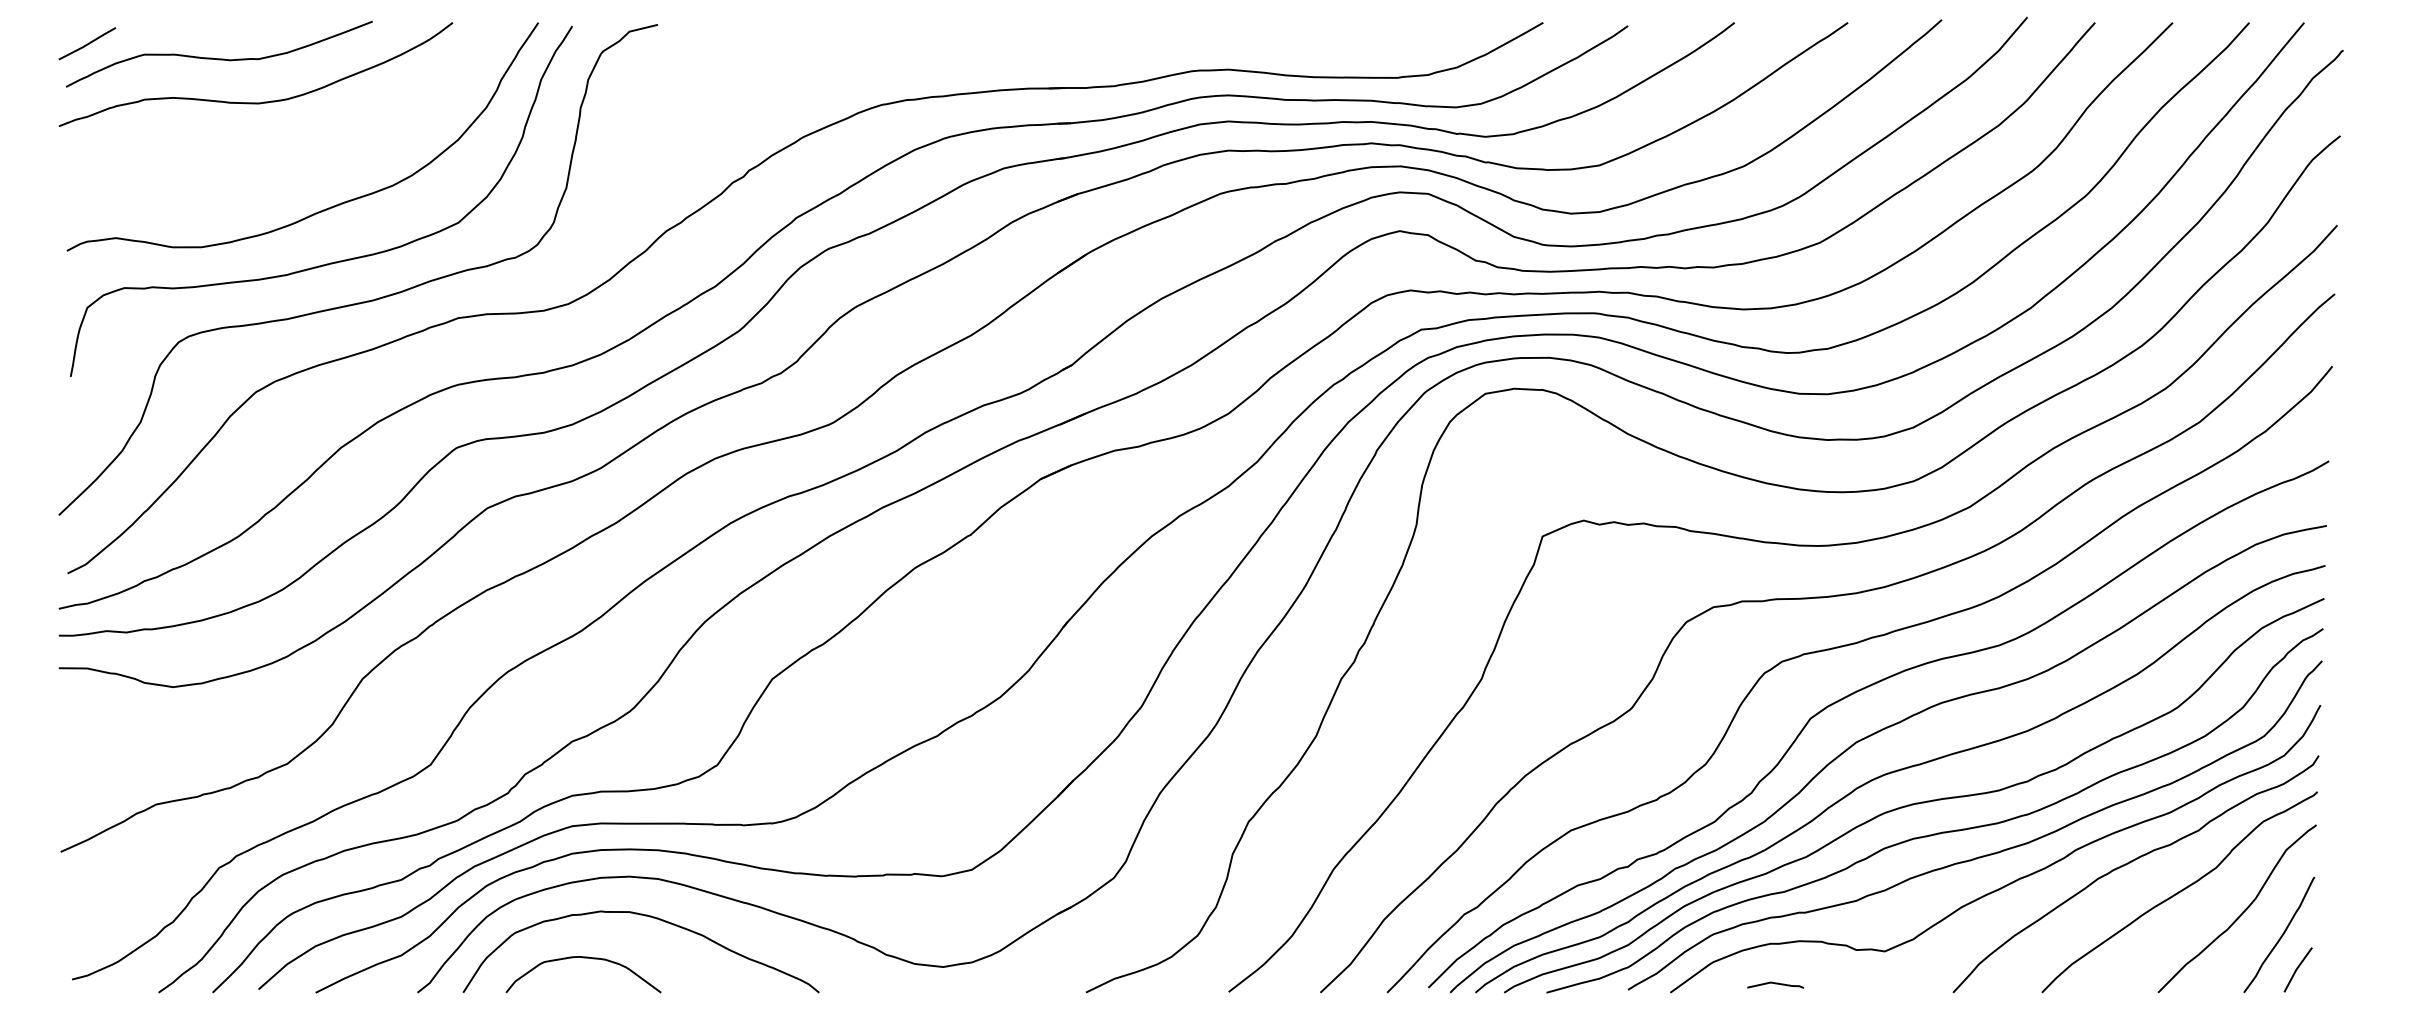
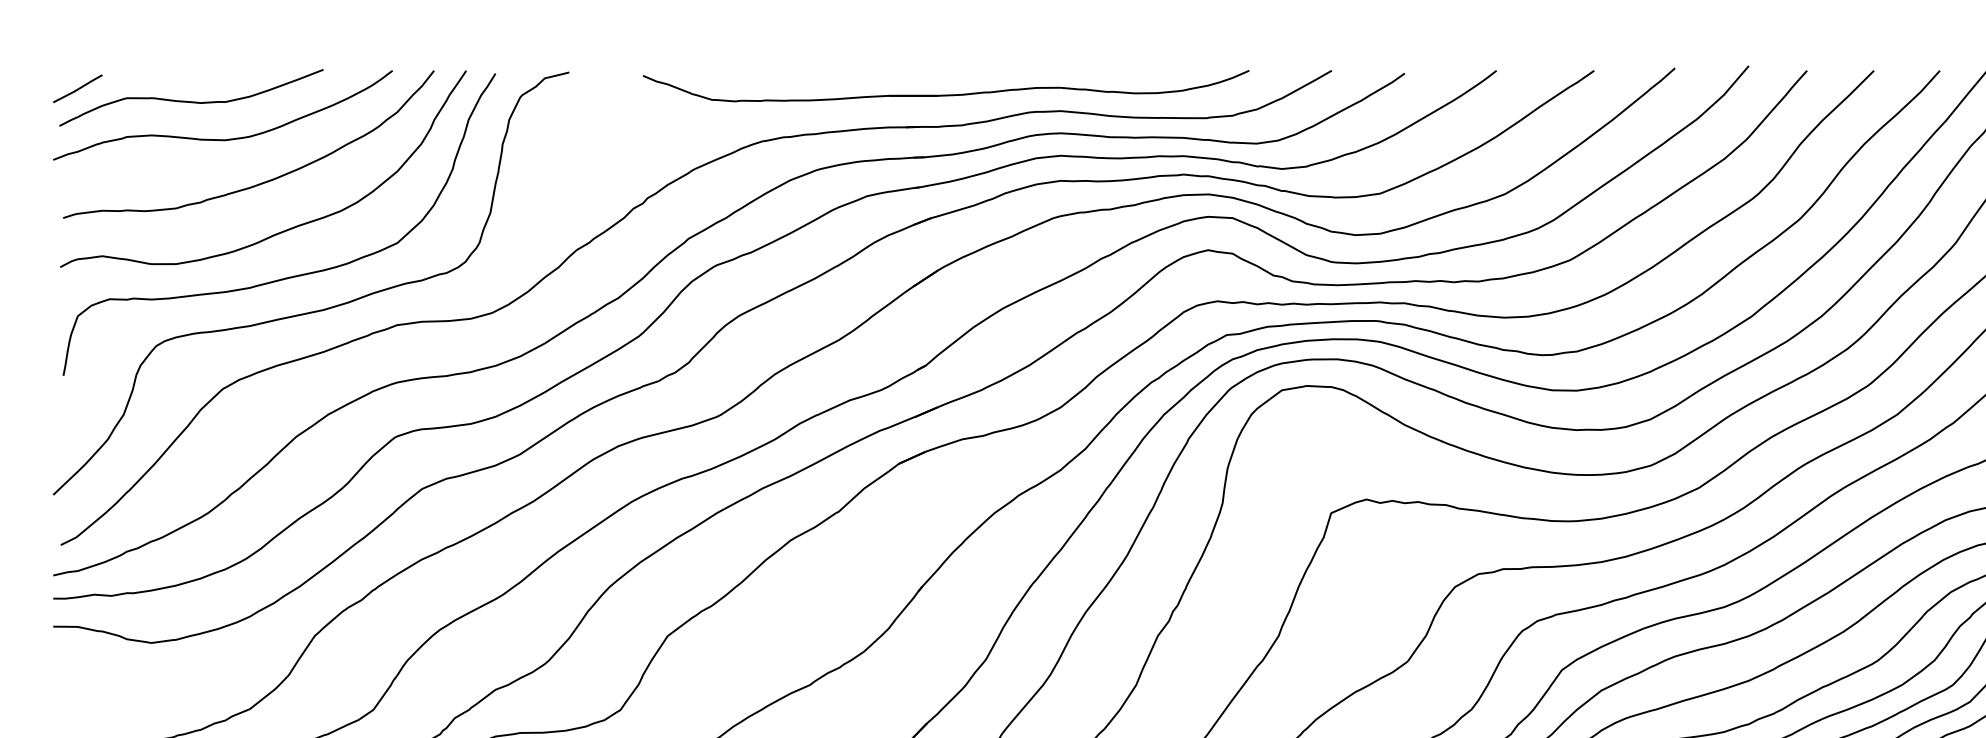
part: (1095, 50) -> (946, 94), added
curve: (301, 152) -> (262, 182), added

